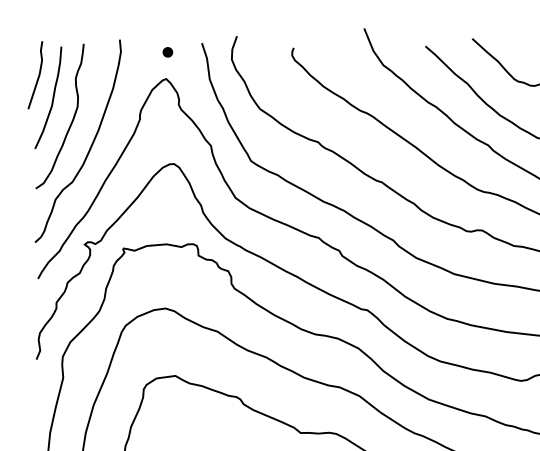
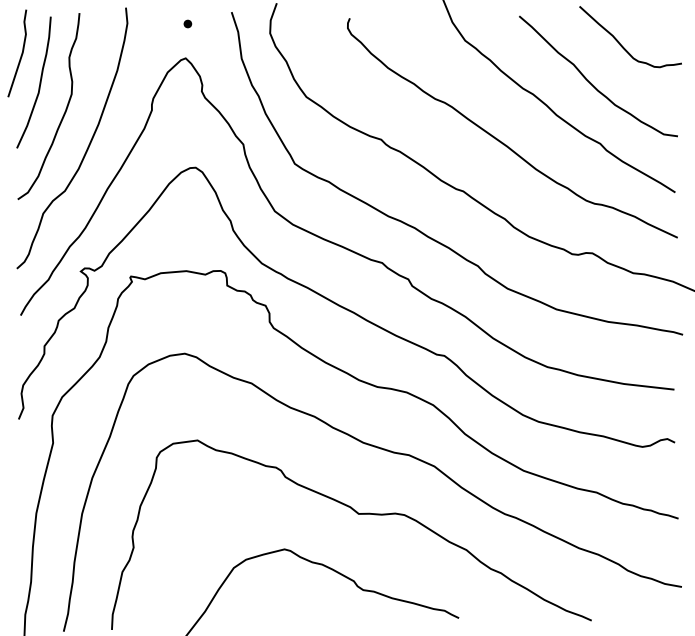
part: (167, 51) -> (187, 23), size x0.62

